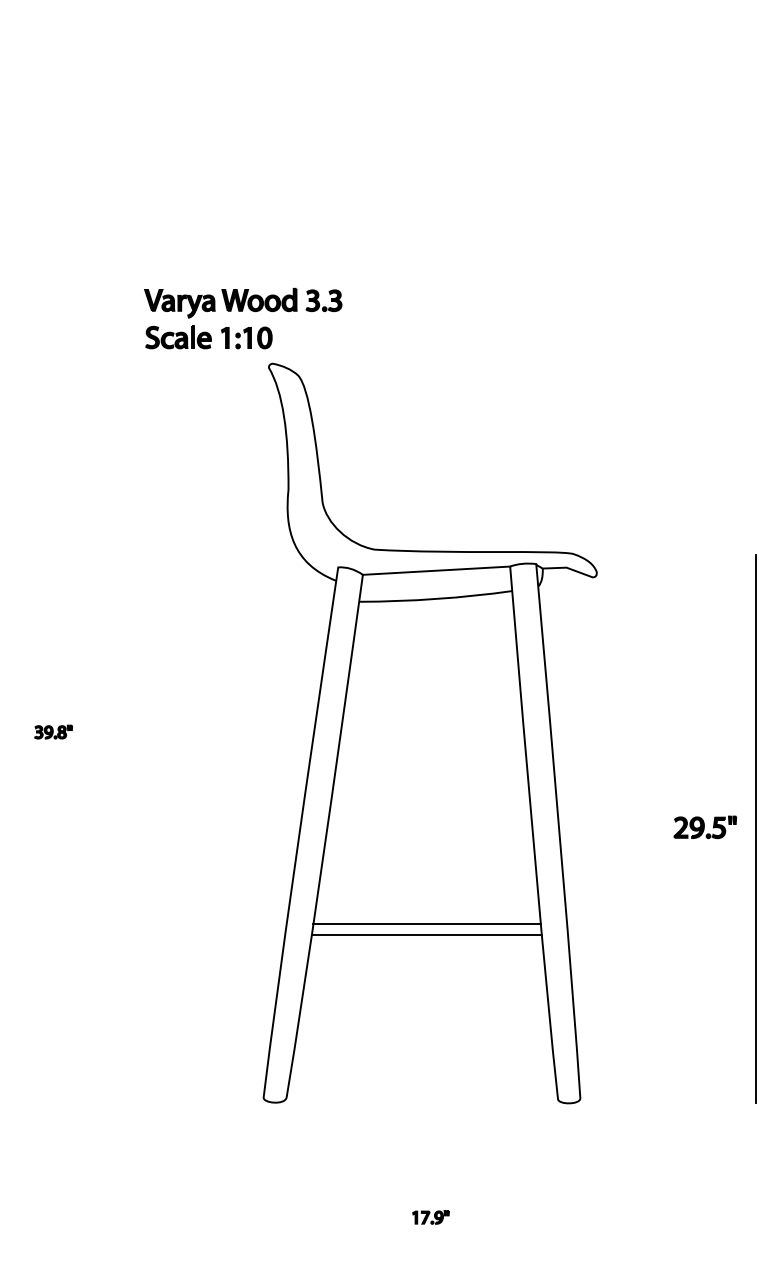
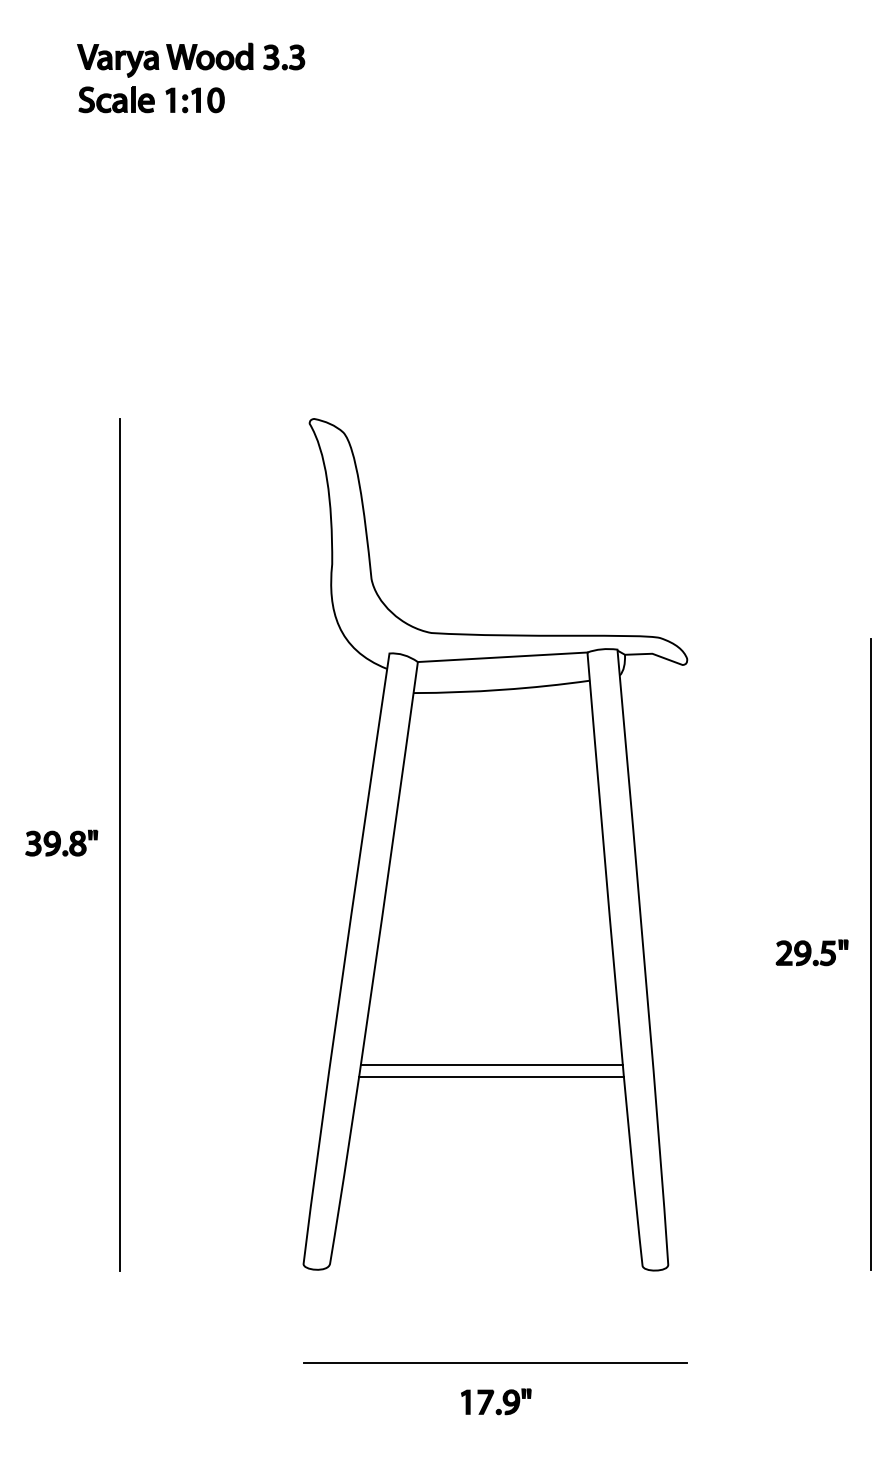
part: (242, 311) -> (190, 69), moved
part: (53, 731) -> (61, 842), size x1.67
line: (104, 733) -> (120, 844), added
line: (430, 1183) -> (495, 1362), added
part: (431, 1217) -> (496, 1401), size x1.67

